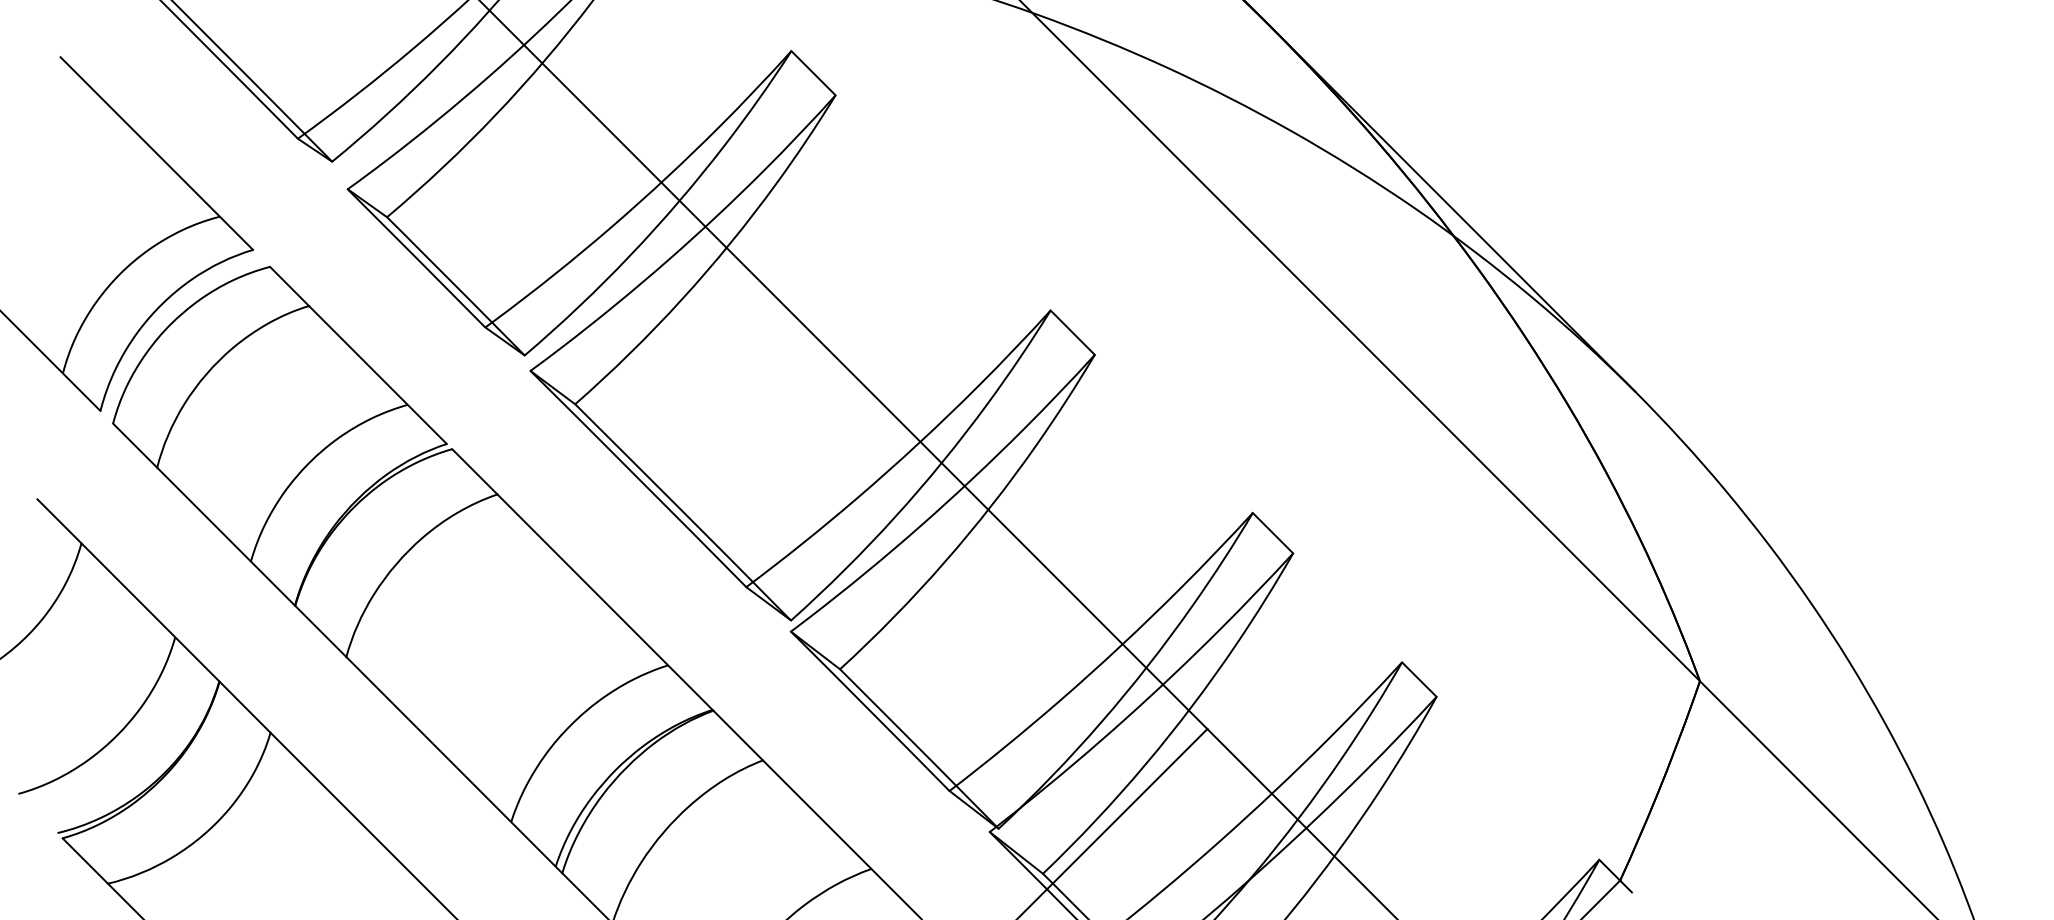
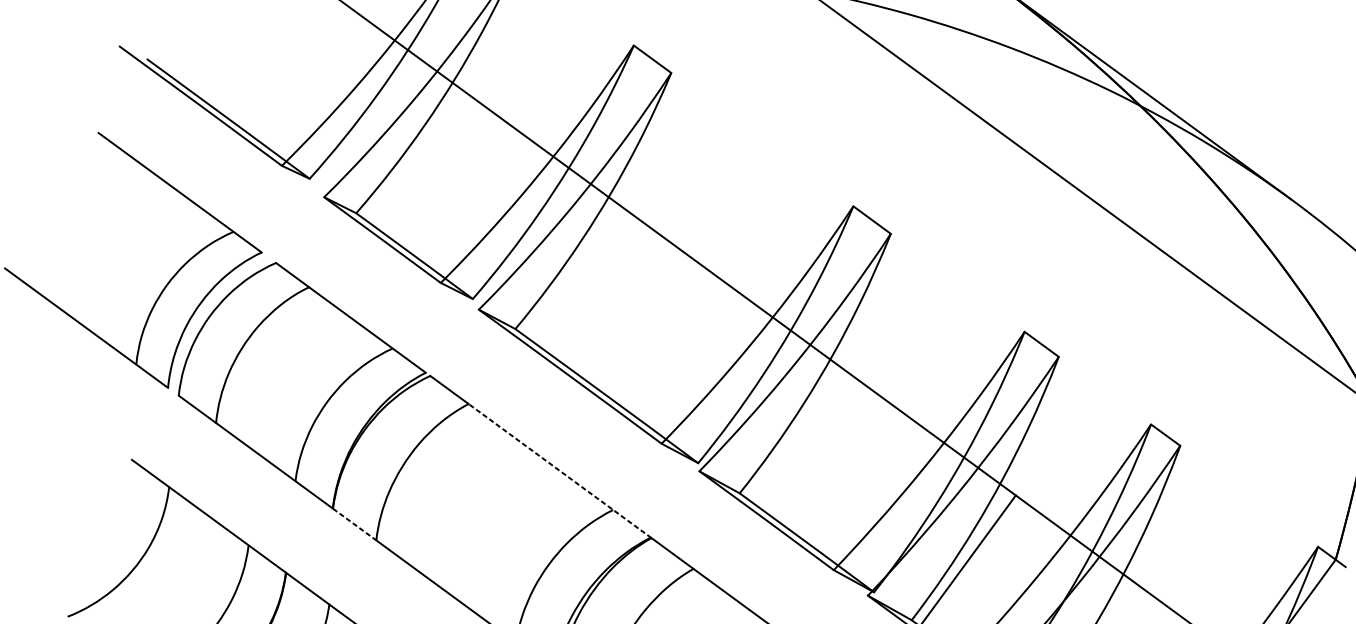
line: (605, 602) -> (560, 470), solid -> dashed
line: (321, 631) -> (355, 524), solid -> dashed

